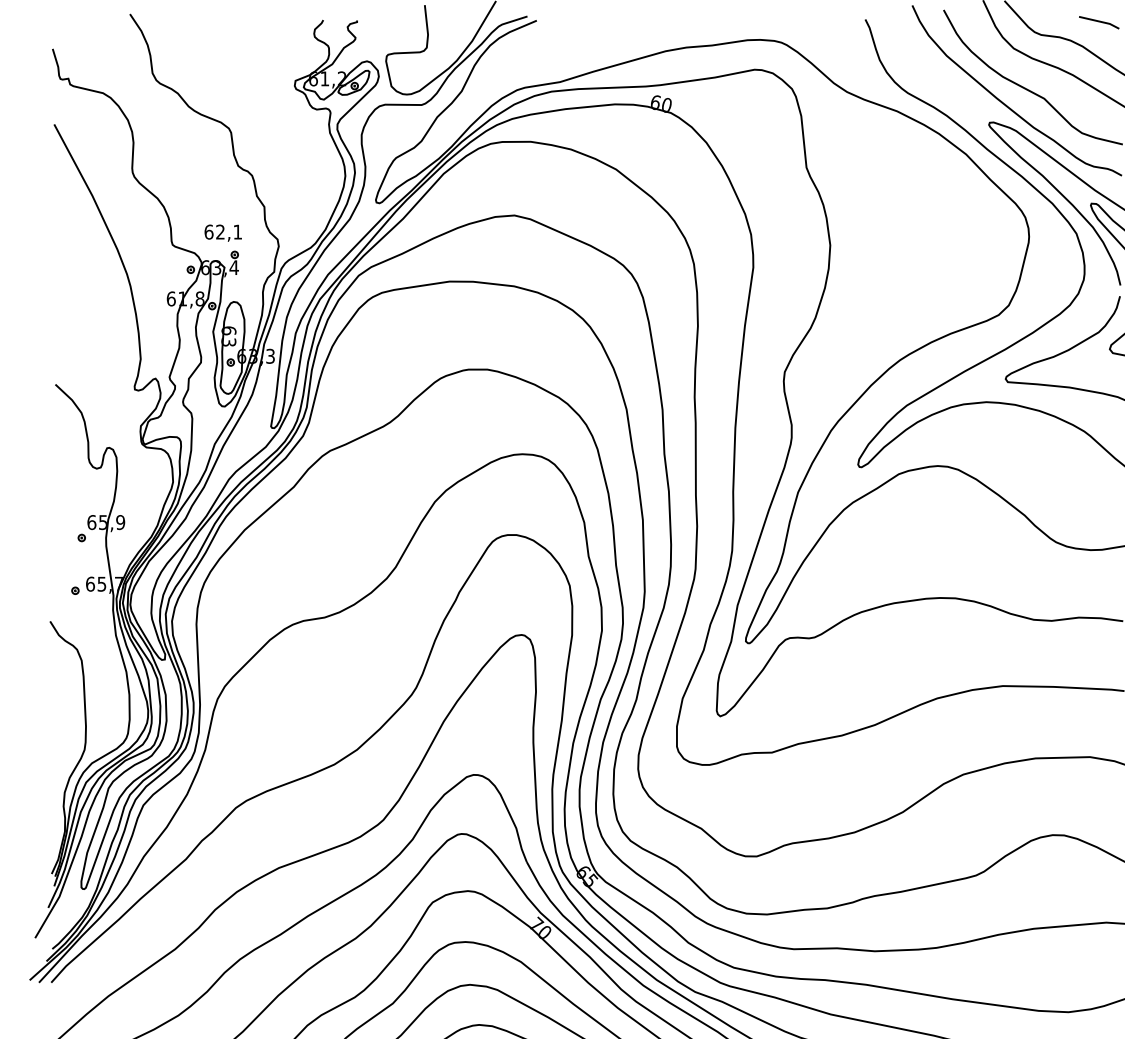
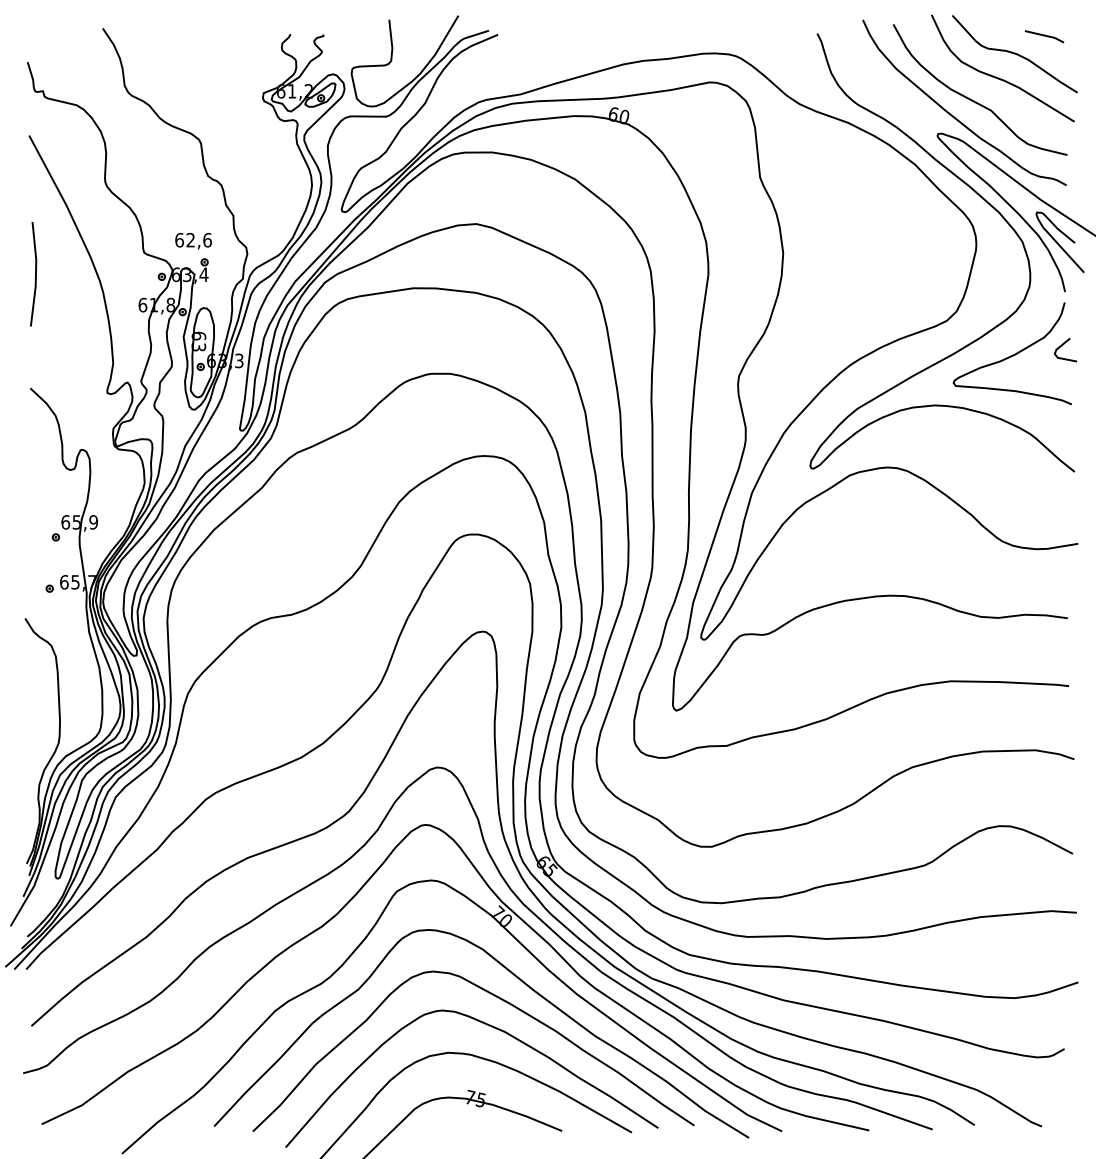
text: (237, 231) -> (207, 239), 62,1 -> 62,6
line: (60, 267) -> (35, 274), added

